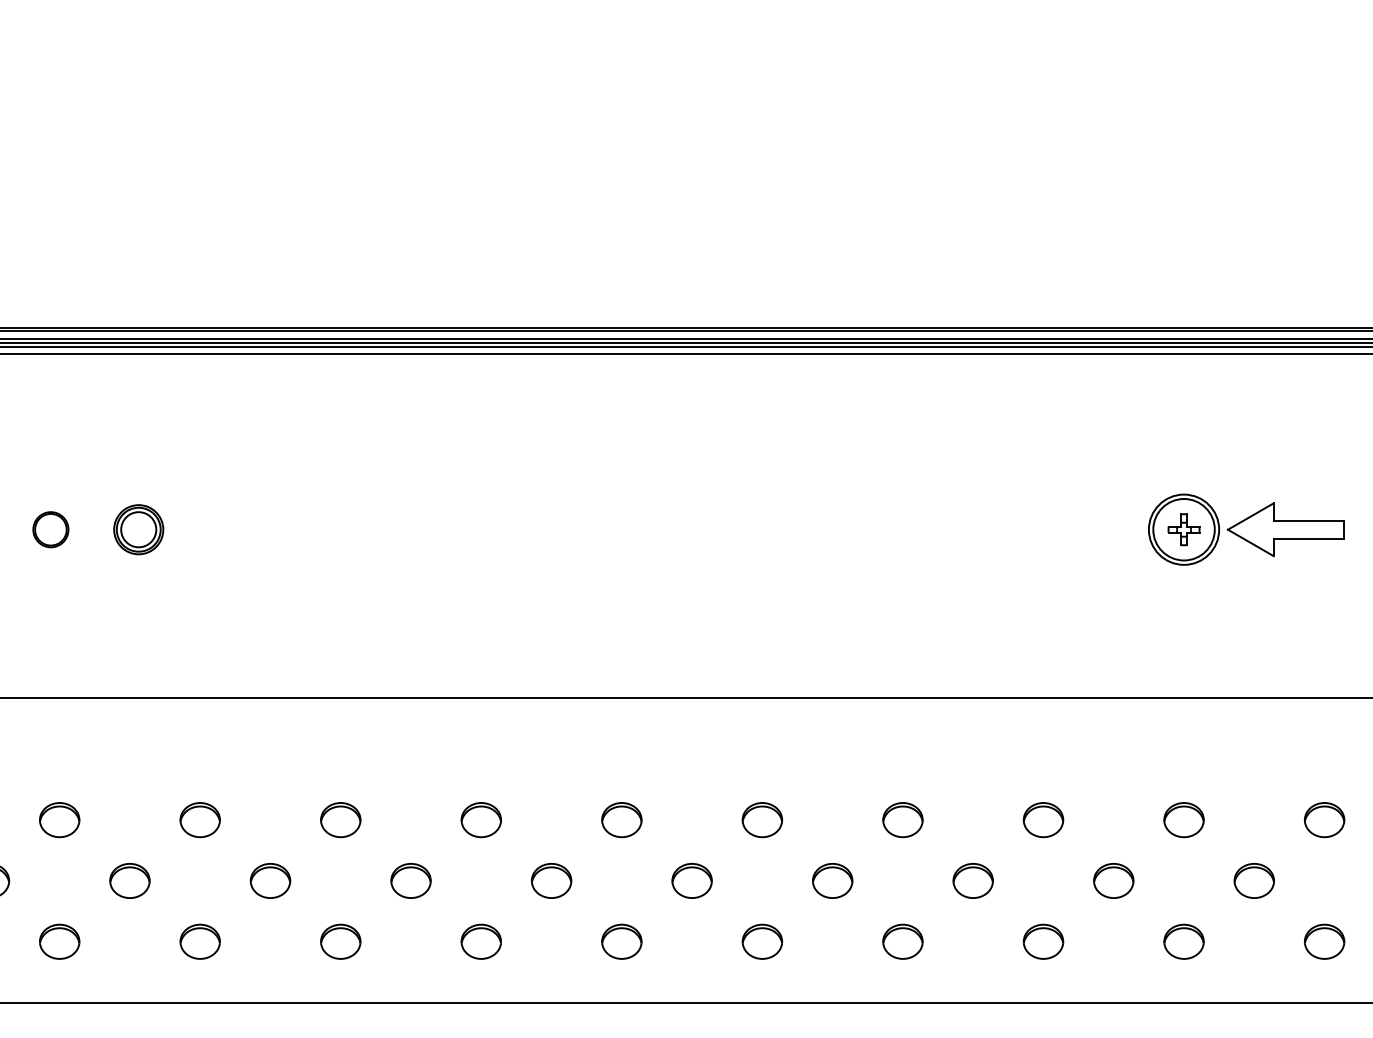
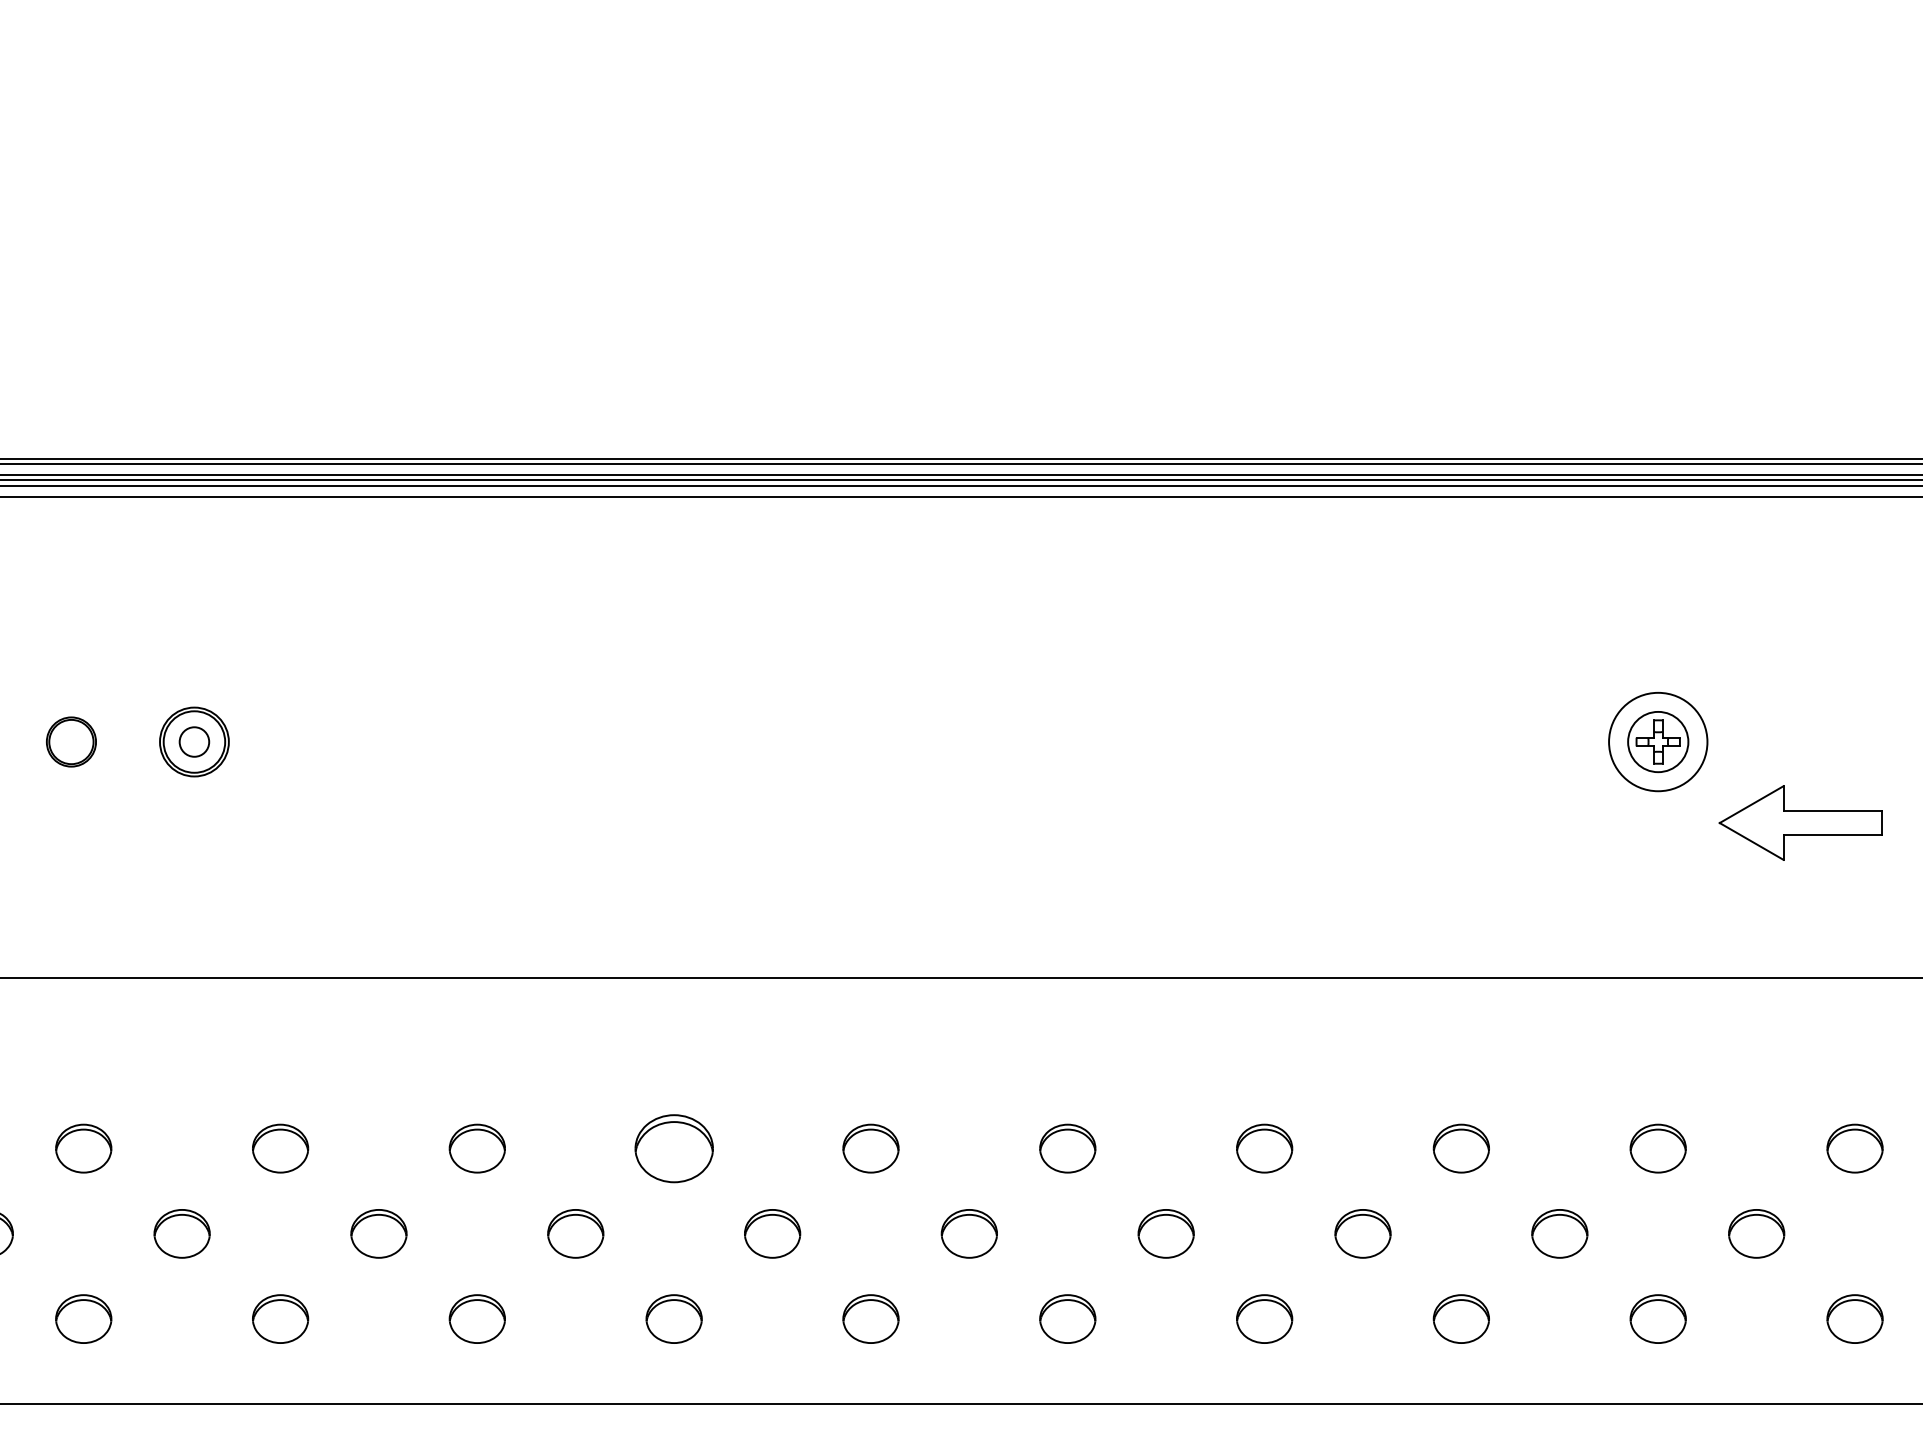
circle: (138, 529) -> (194, 741), size x0.6
circle: (1184, 529) -> (1658, 741), size x0.7
part: (1285, 529) -> (1800, 822), moved
part: (480, 819) -> (673, 1148), size x1.4

